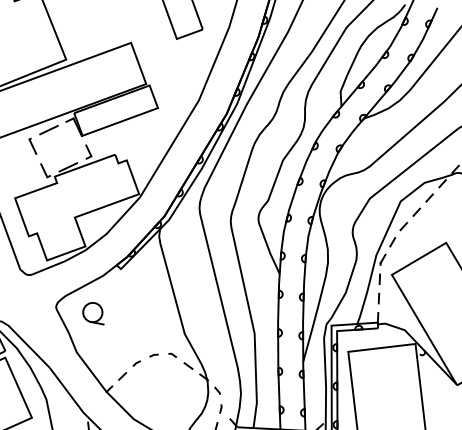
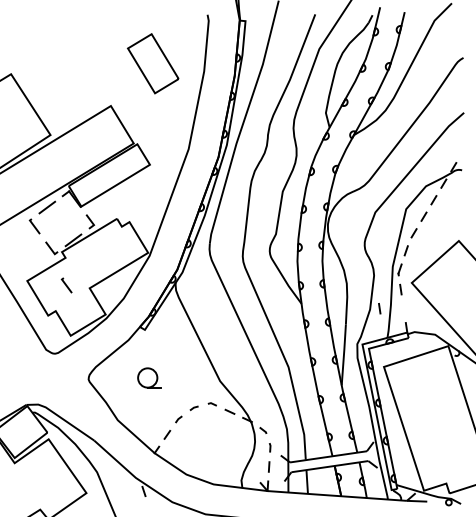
line: (52, 210) -> (66, 285), added
line: (378, 298) -> (379, 308), moved
part: (94, 312) -> (149, 377), moved

